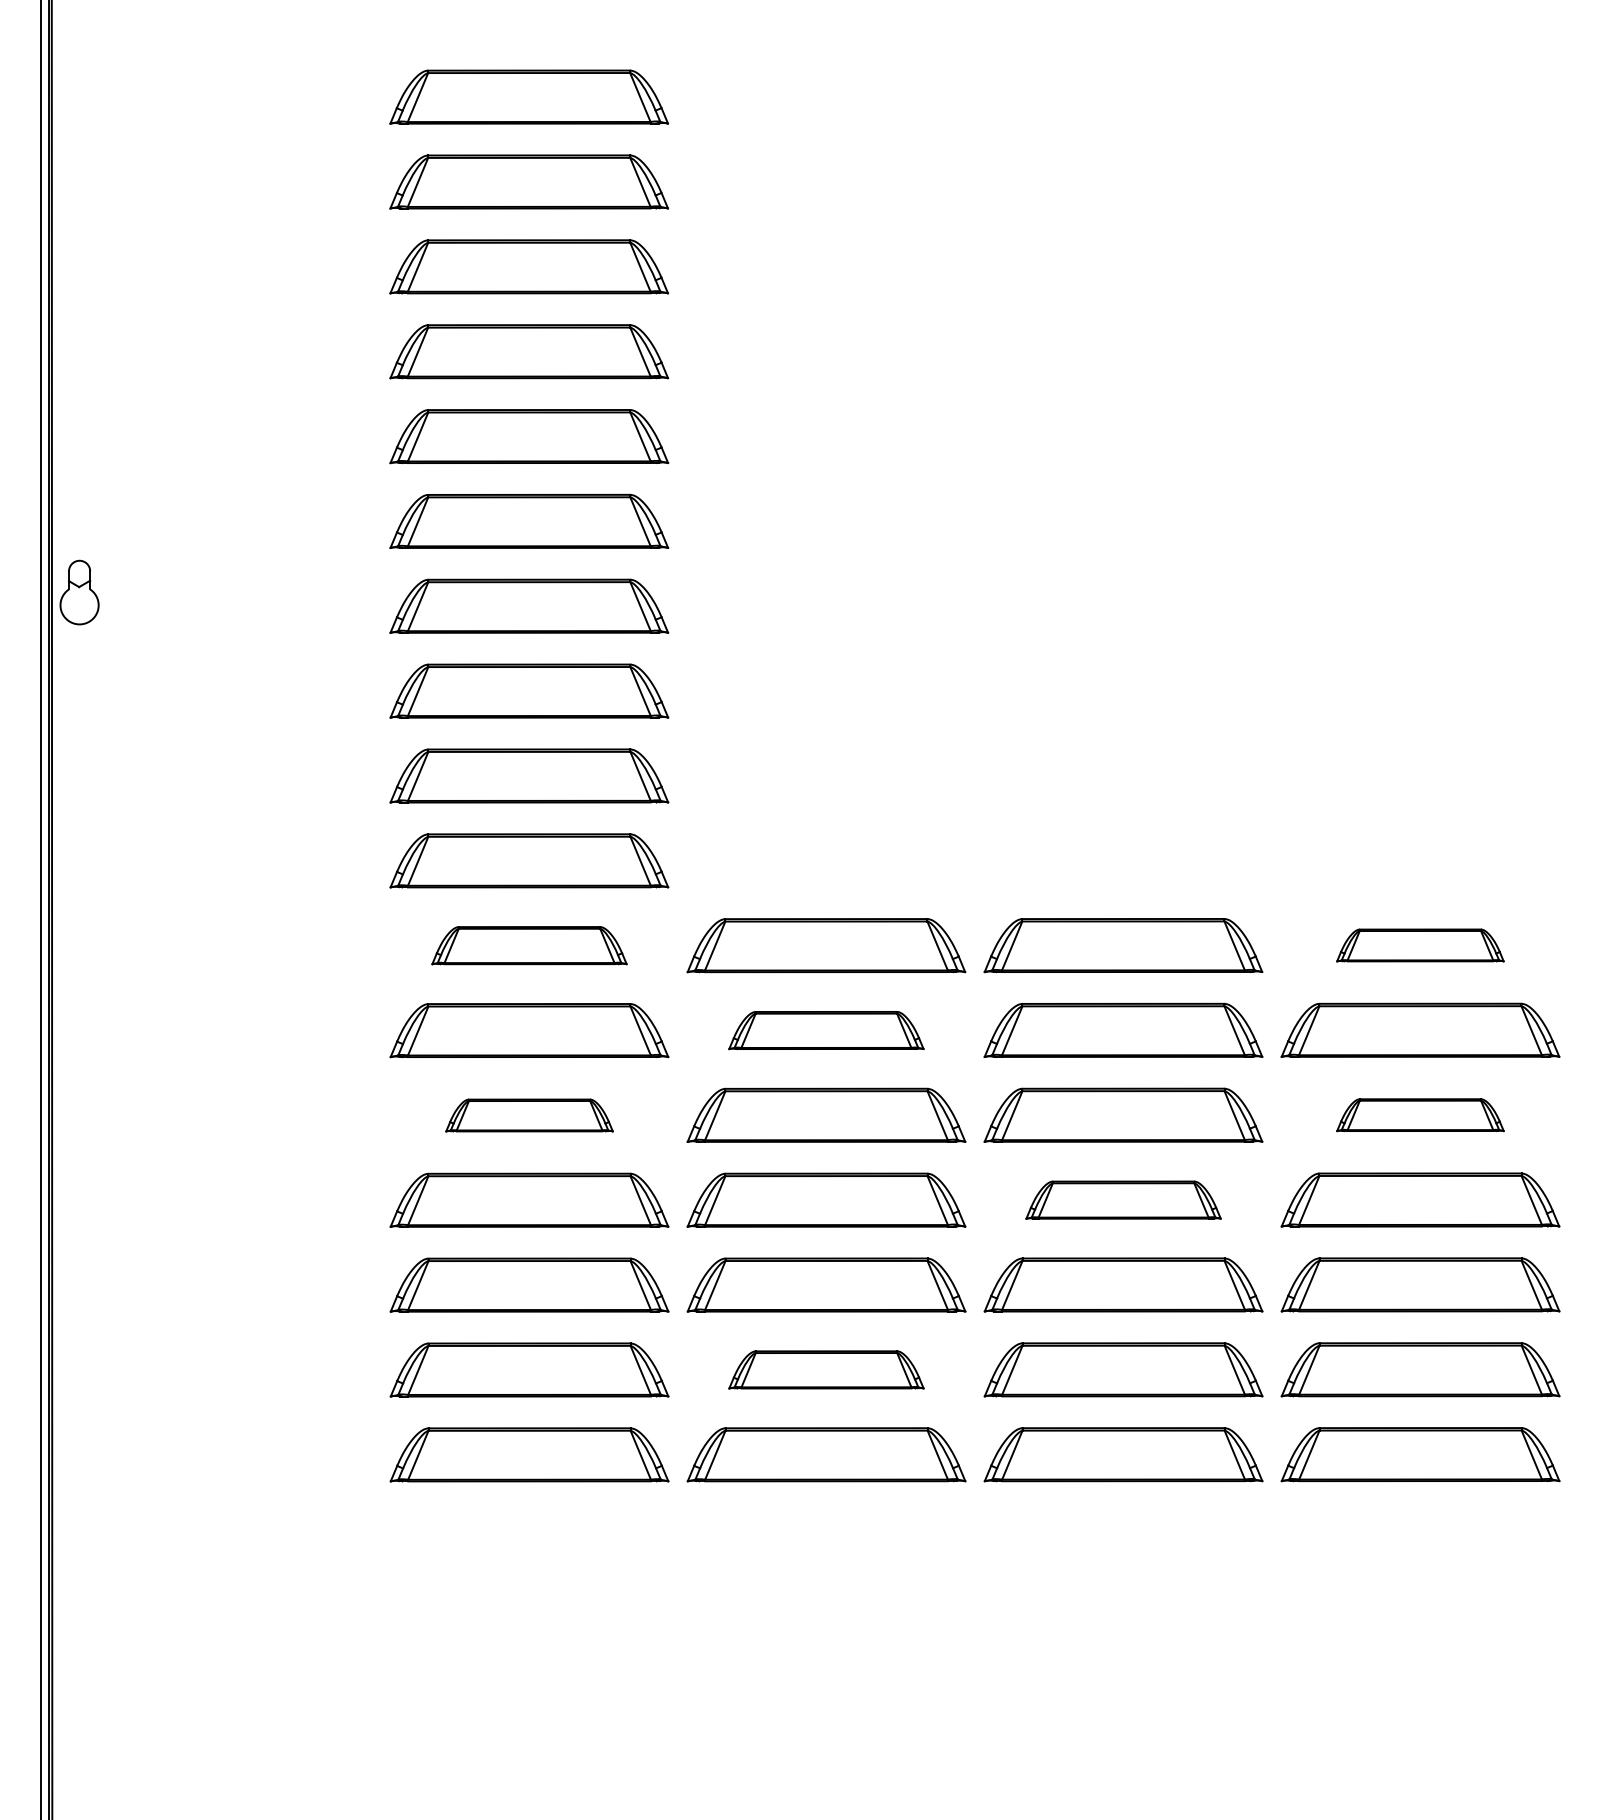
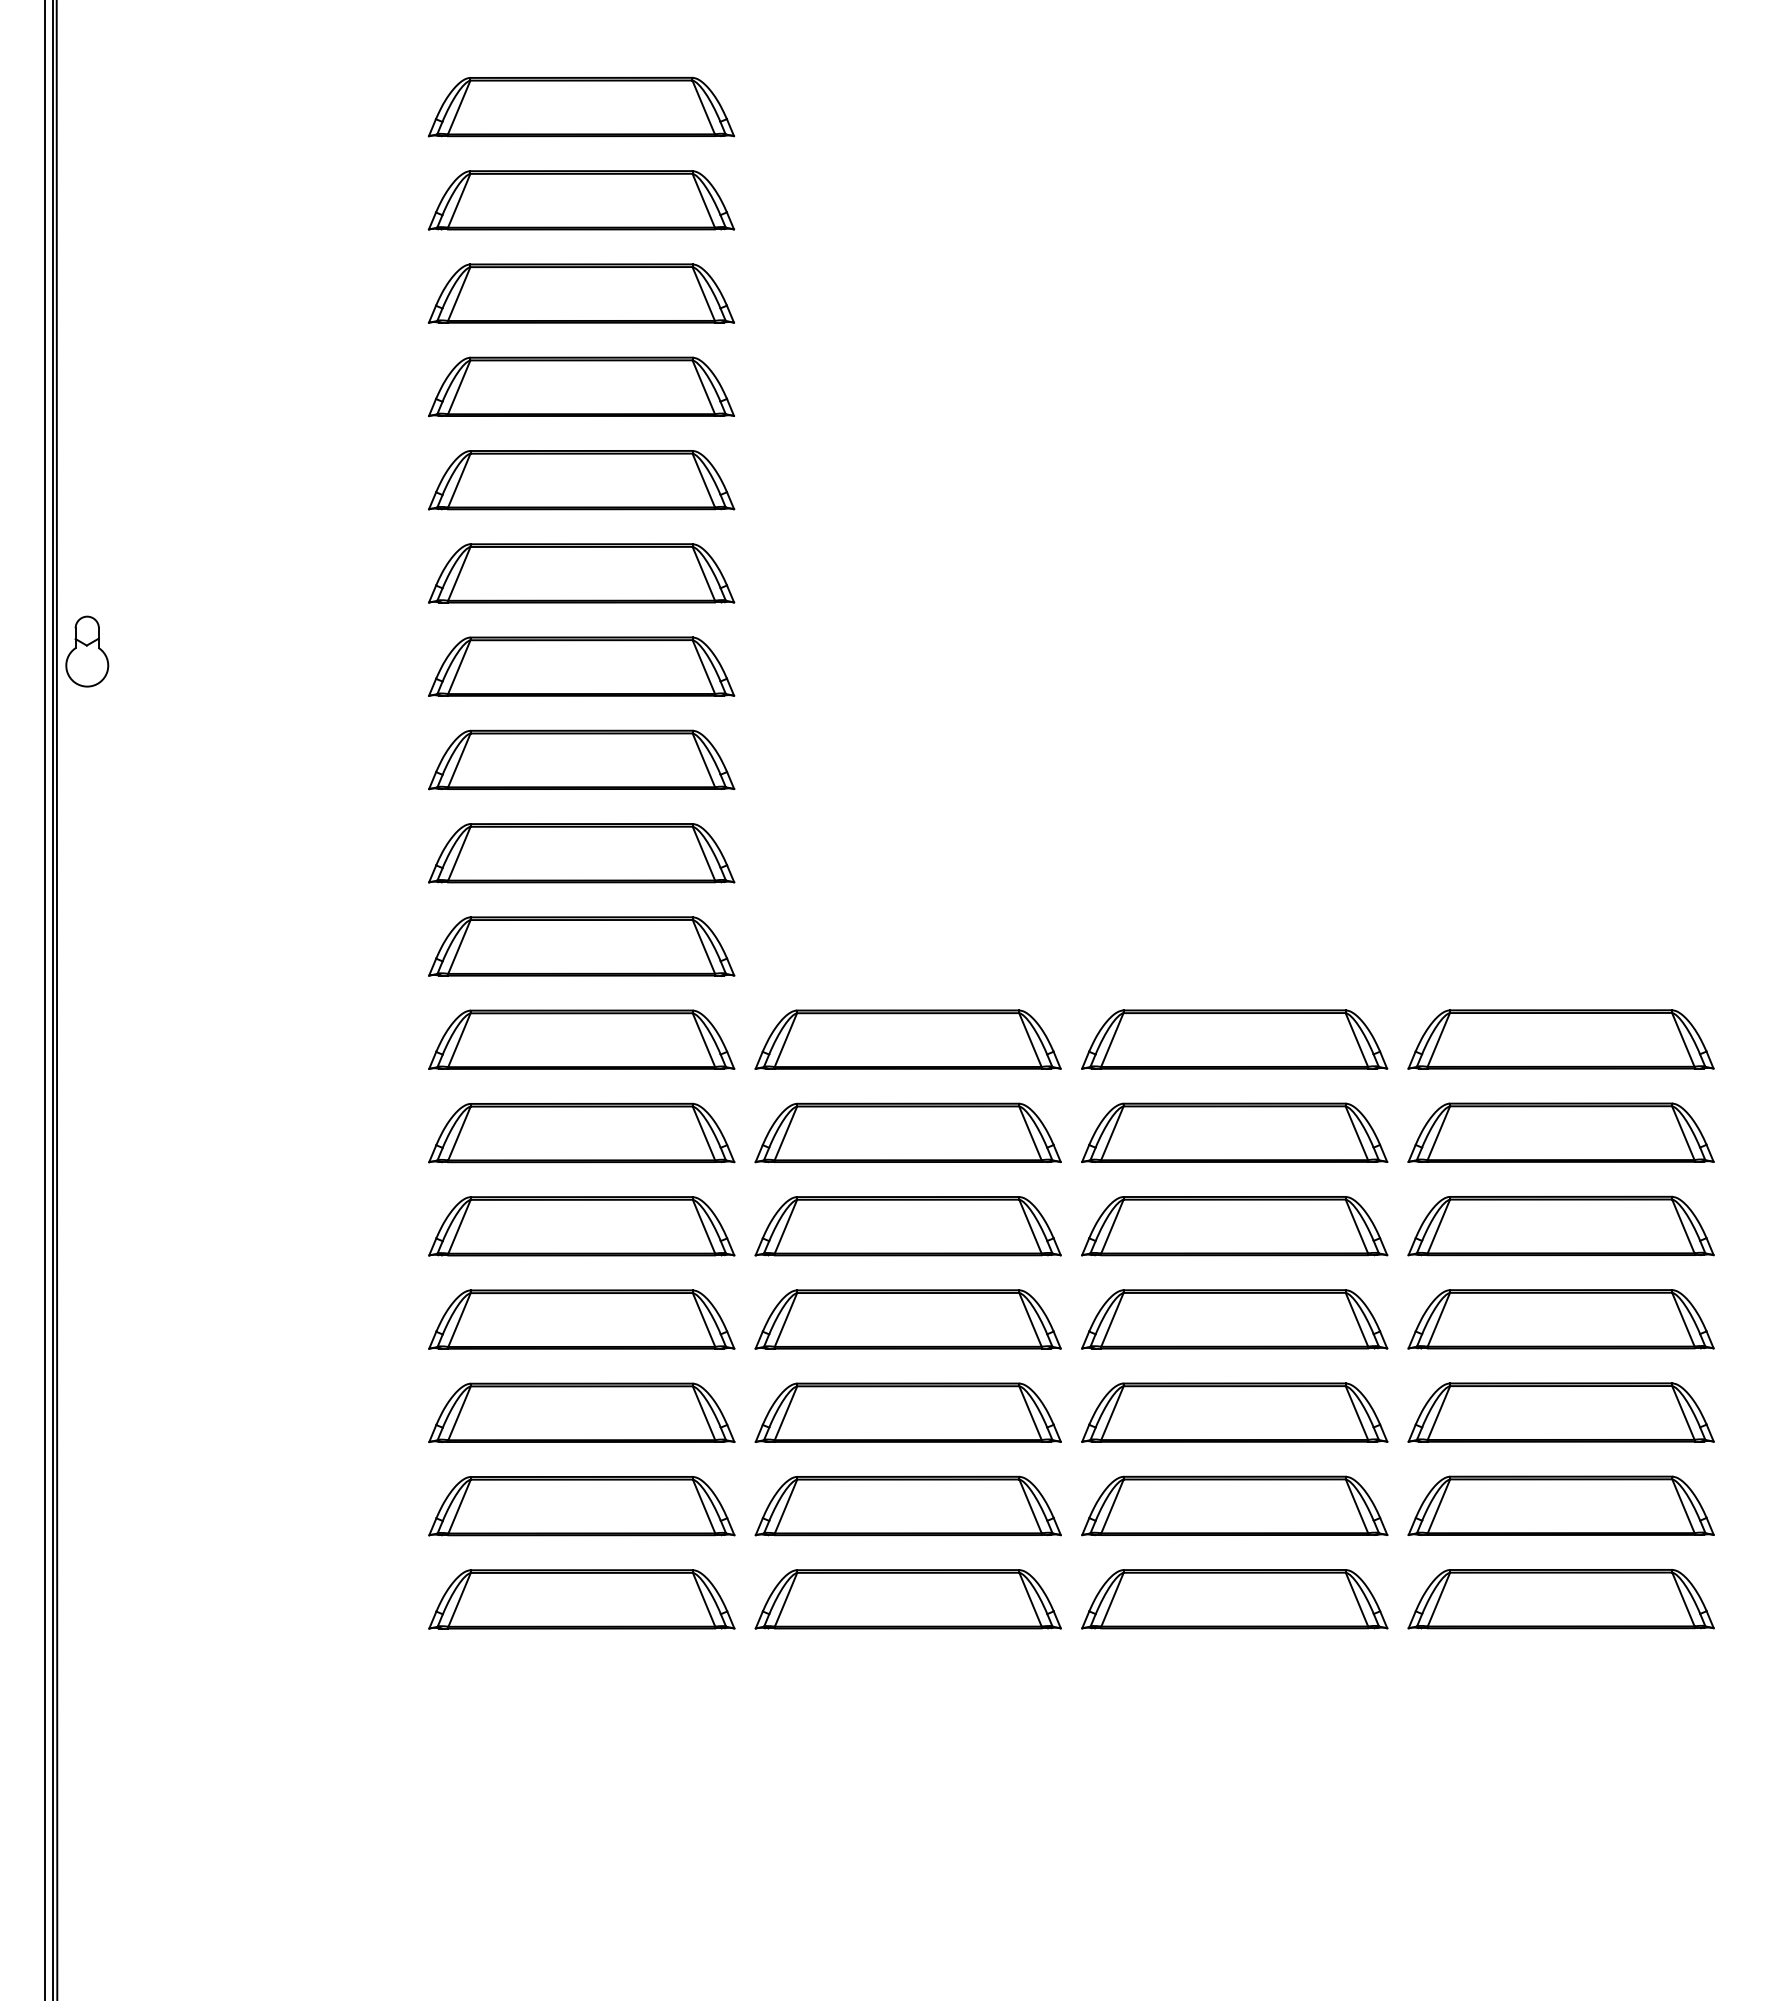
part: (529, 945) -> (581, 1039), size x1.43
part: (1419, 945) -> (1560, 1039), size x1.67
part: (825, 1030) -> (907, 1132), size x1.43
part: (1419, 1114) -> (1560, 1225), size x1.67
part: (529, 1115) -> (581, 1226), size x1.67
part: (1123, 1200) -> (1234, 1319), size x1.43
part: (825, 1369) -> (907, 1505), size x1.43

